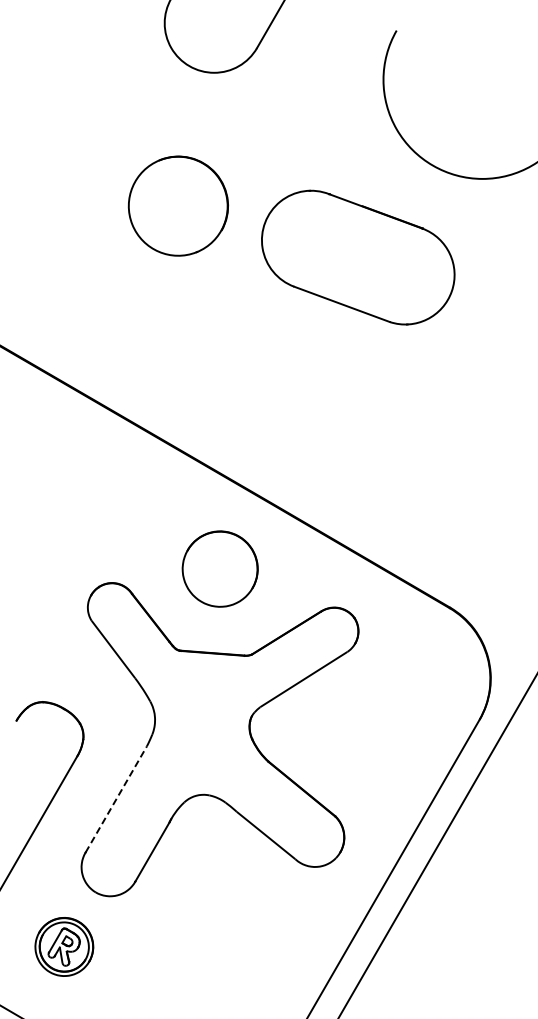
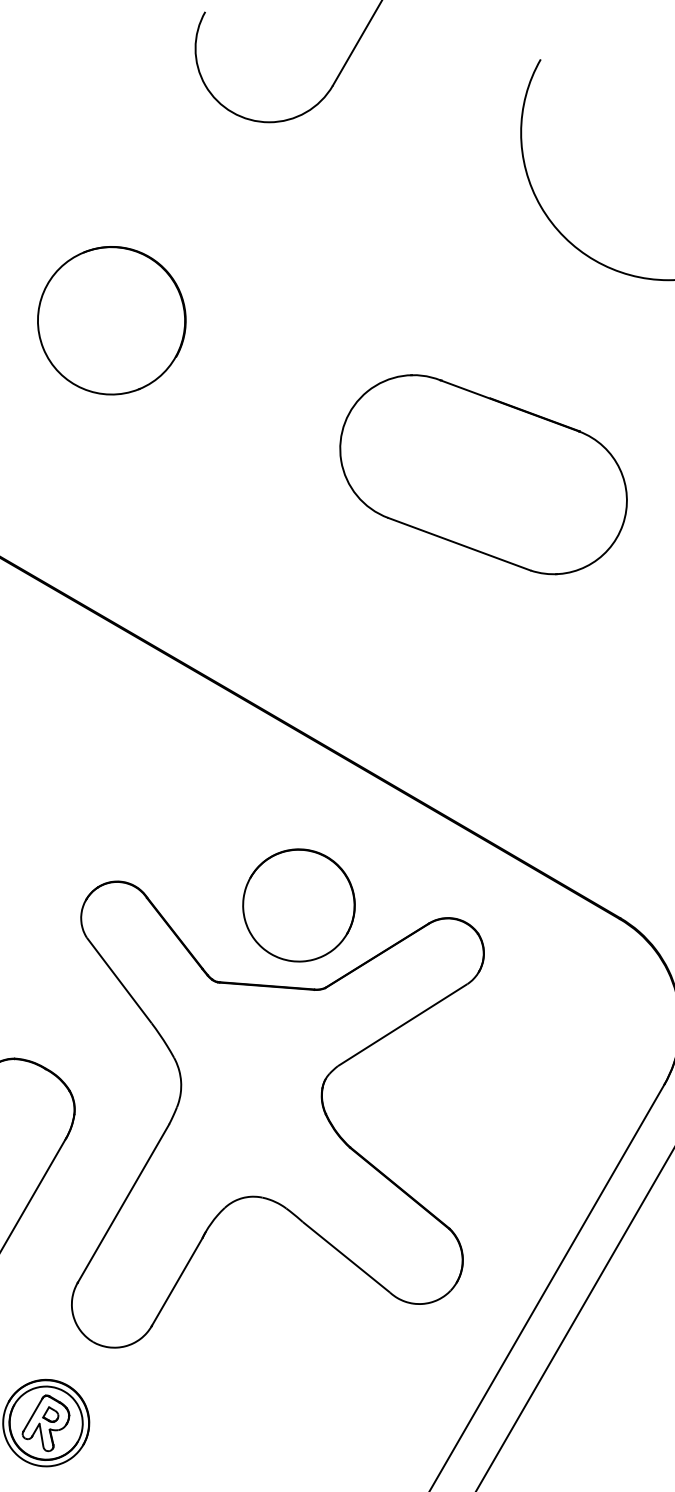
part: (177, 205) -> (110, 319), moved
part: (358, 257) -> (483, 474), moved
part: (219, 568) -> (297, 904), moved
line: (116, 799) -> (123, 1203), dashed -> solid

